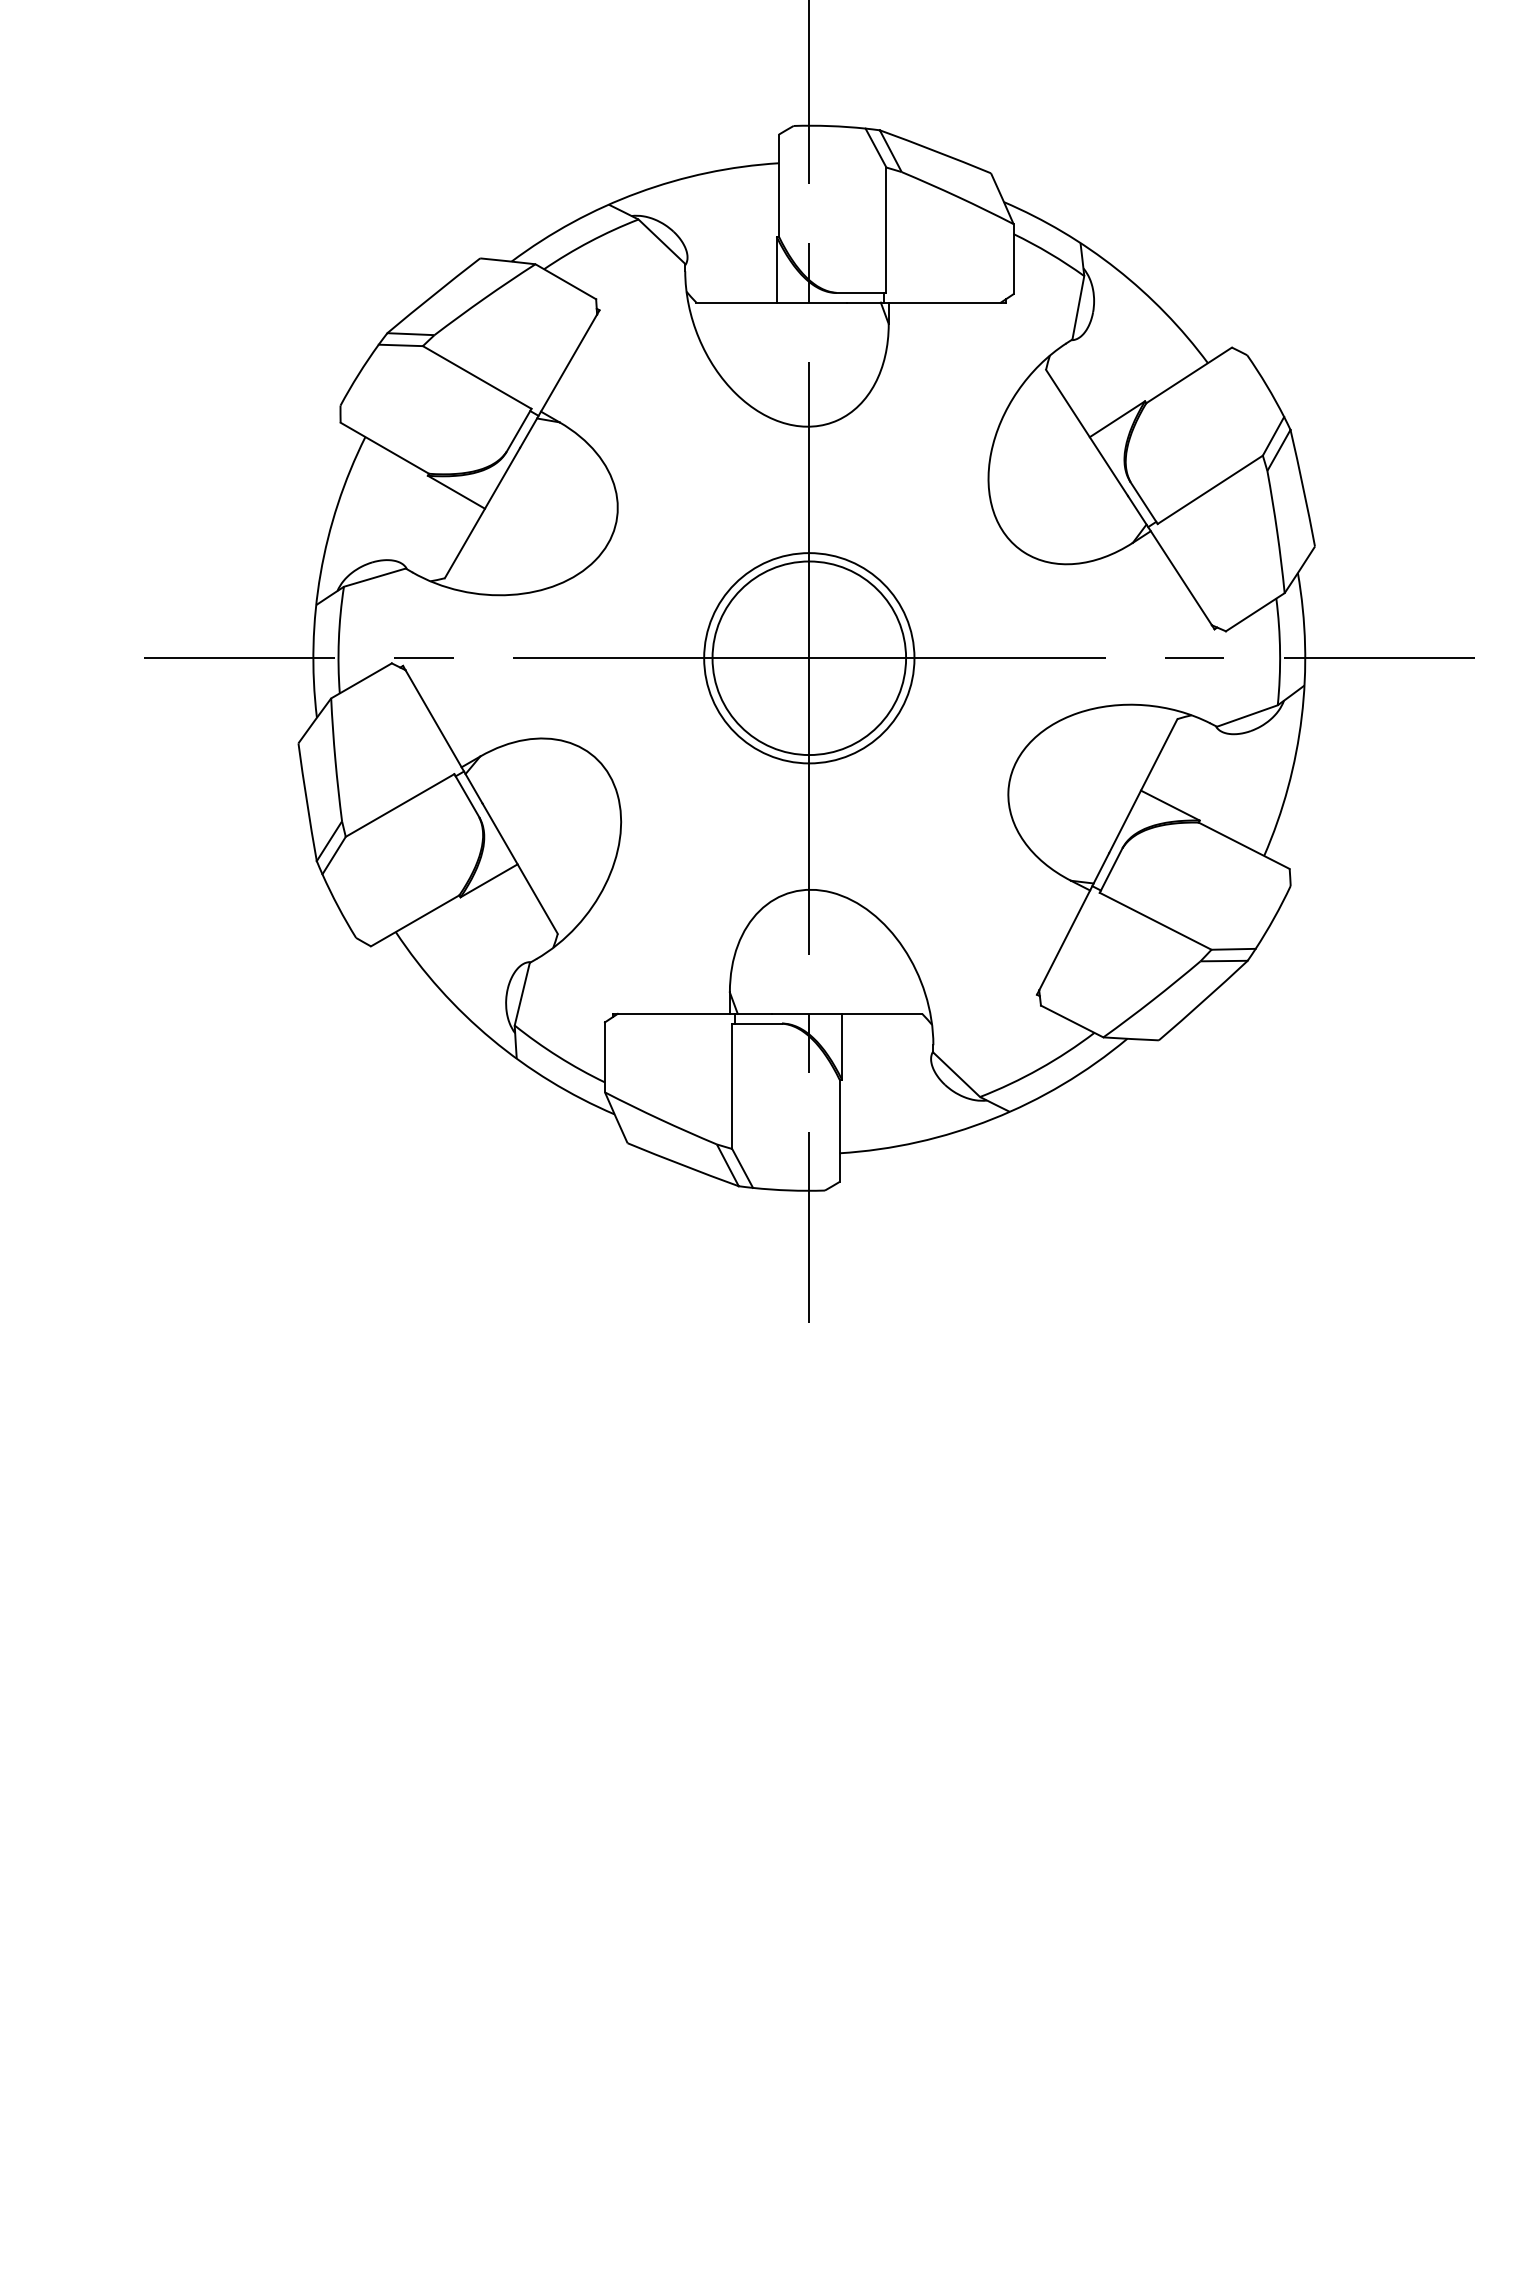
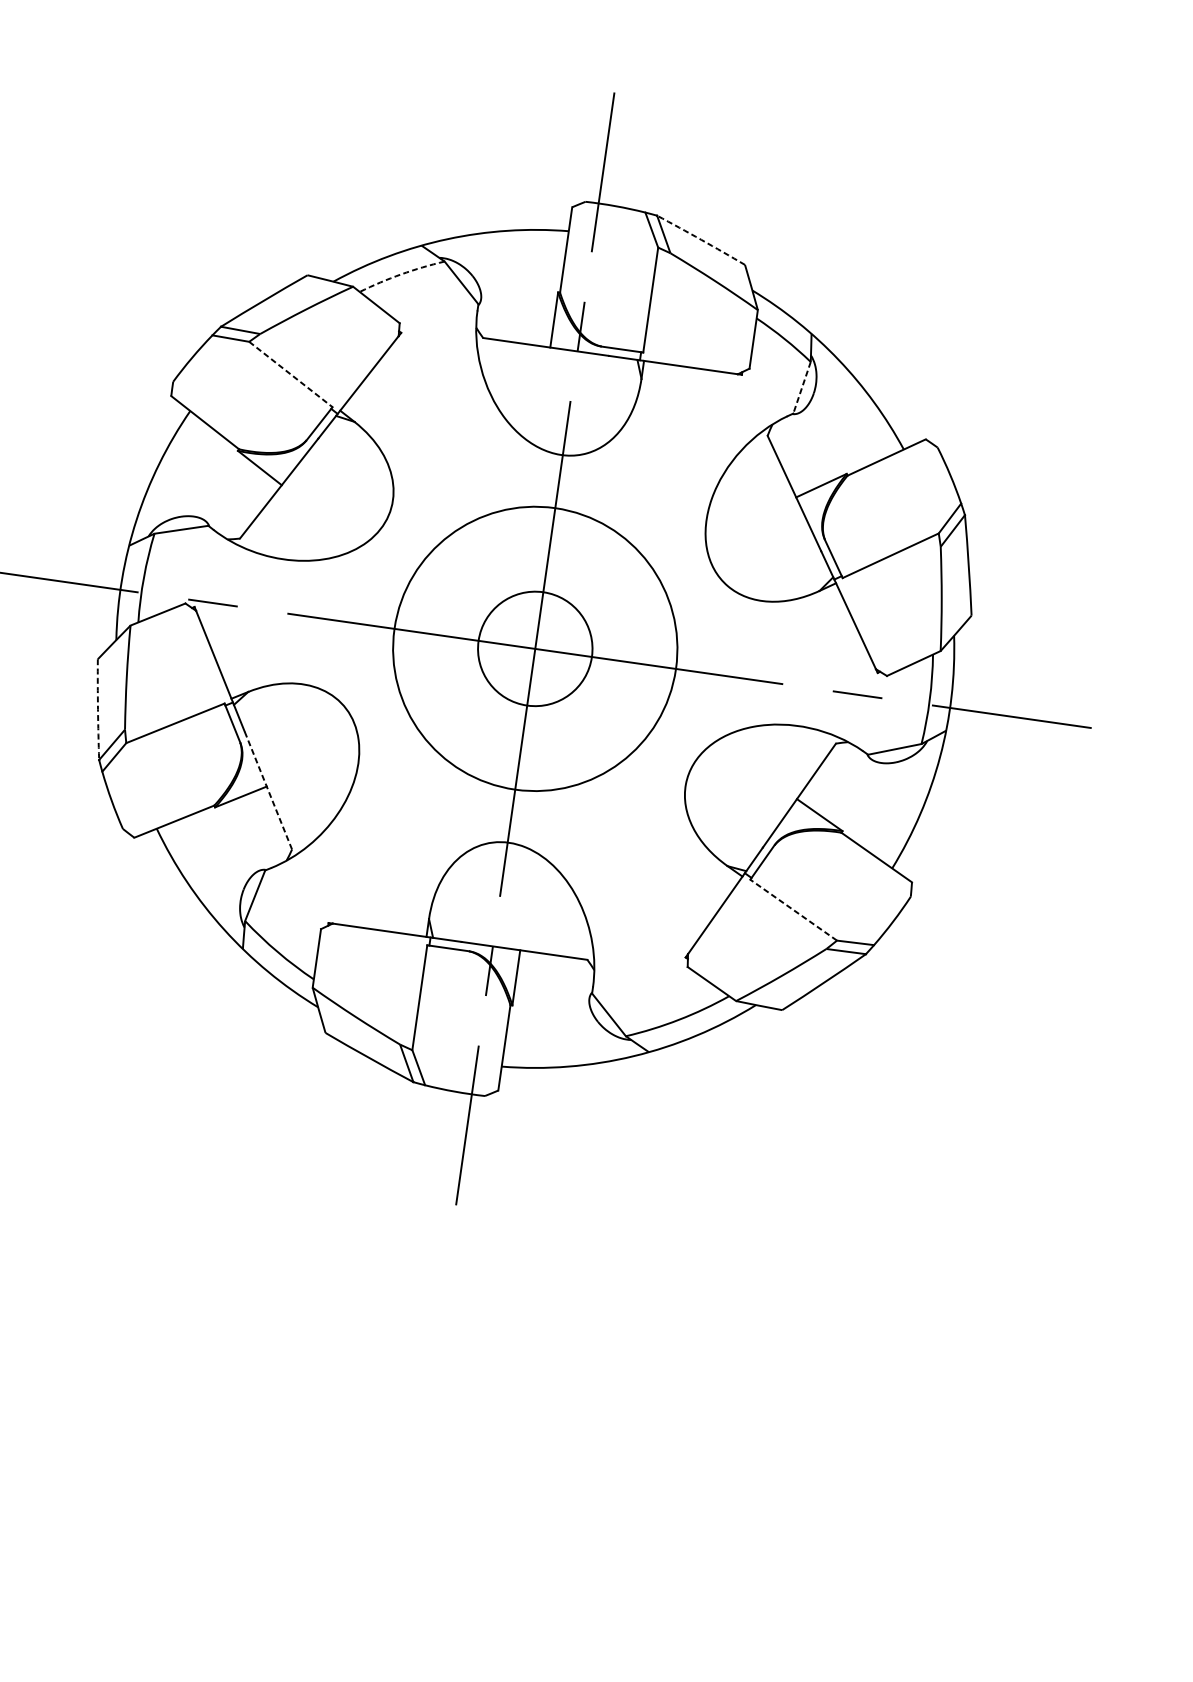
arc: (935, 151) -> (701, 240), solid -> dashed
arc: (589, 241) -> (401, 274), solid -> dashed
line: (1078, 308) -> (802, 388), solid -> dashed
line: (477, 377) -> (291, 374), solid -> dashed
circle: (809, 658) -> (535, 649), size x0.7
circle: (809, 658) -> (535, 649), size x1.6
arc: (307, 802) -> (98, 709), solid -> dashed
line: (519, 868) -> (267, 790), solid -> dashed
line: (1155, 921) -> (793, 910), solid -> dashed

